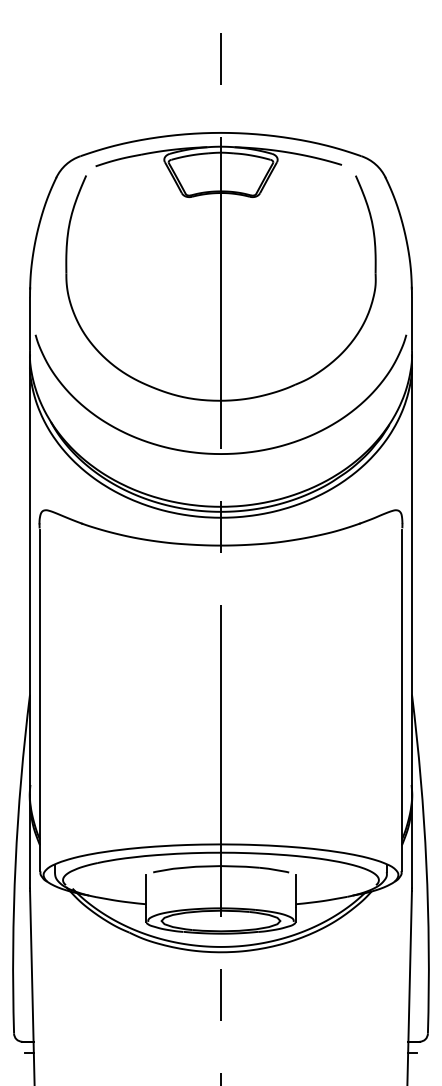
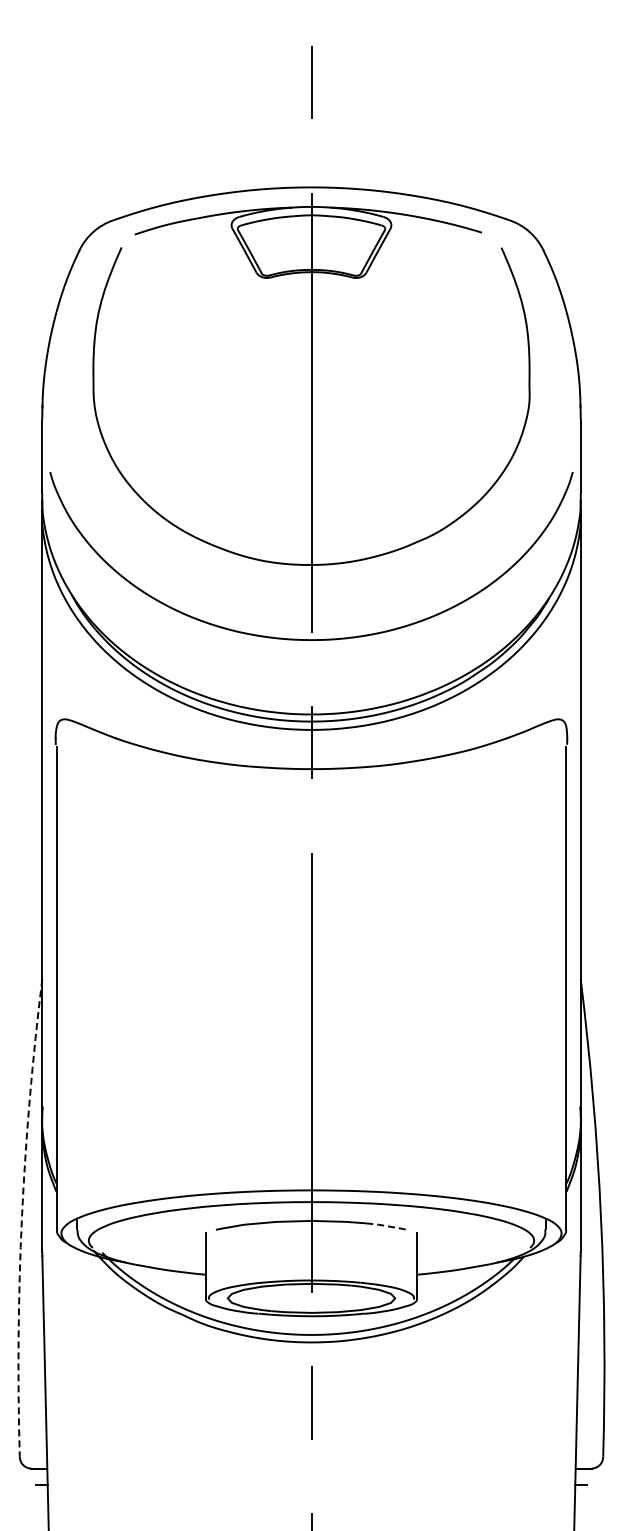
arc: (15, 863) -> (21, 1217), solid -> dashed
line: (274, 870) -> (387, 1226), solid -> dashed

